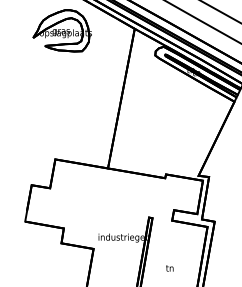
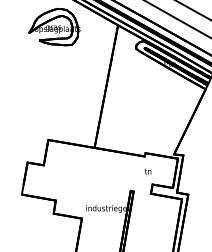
text: (169, 268) -> (147, 171), moved

